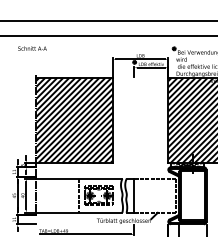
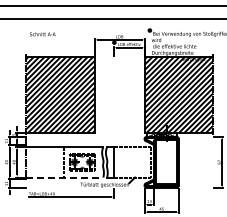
text: (32, 48) -> (42, 34), moved
line: (79, 212) -> (64, 177), solid -> dashed

